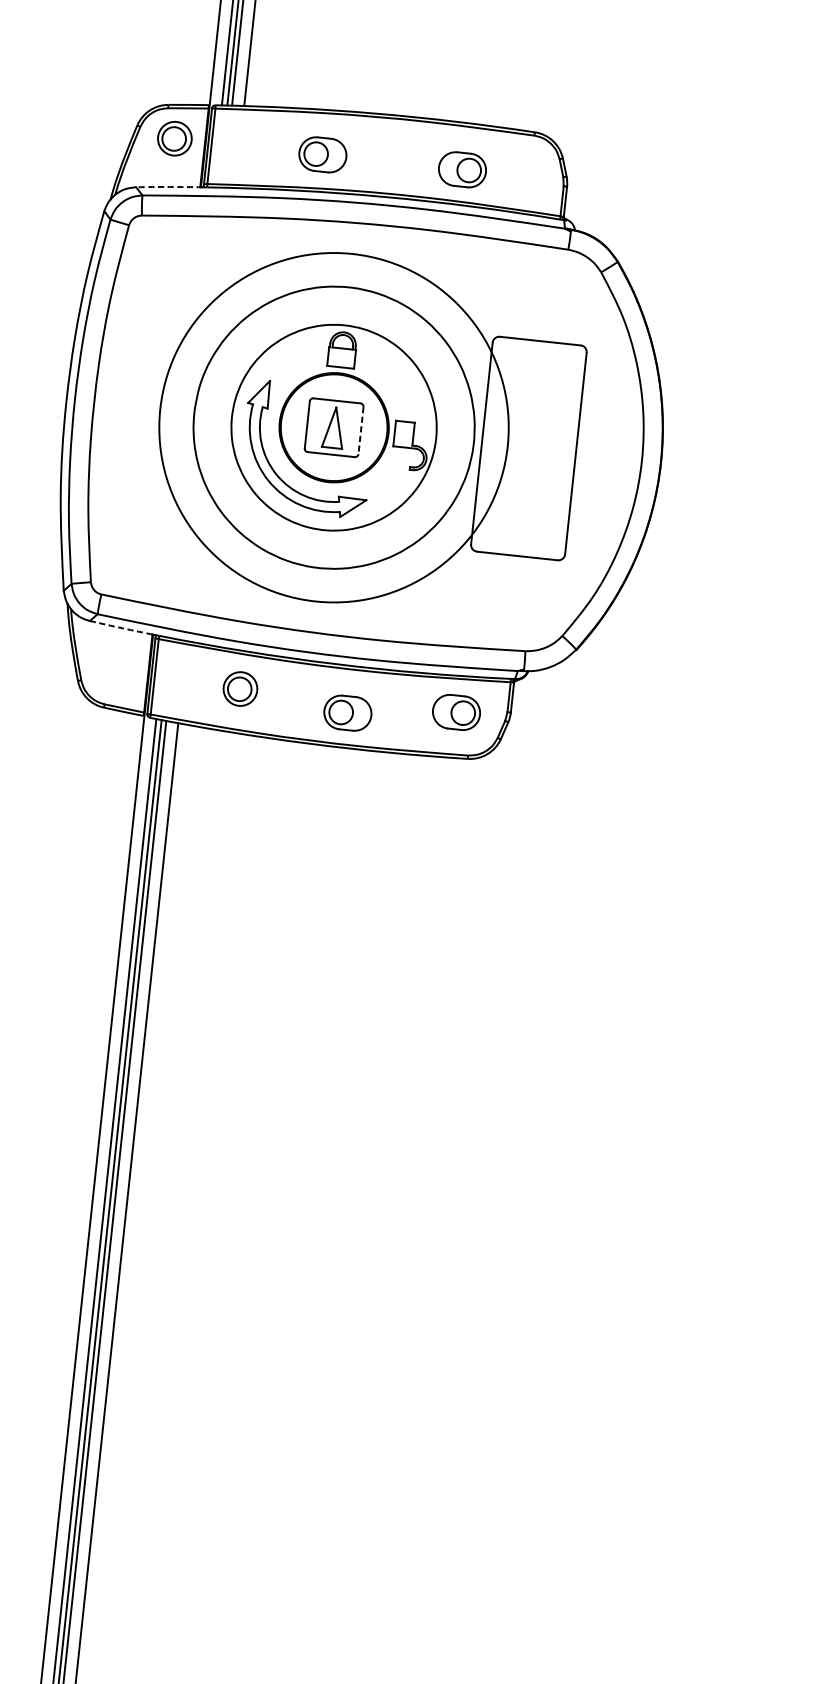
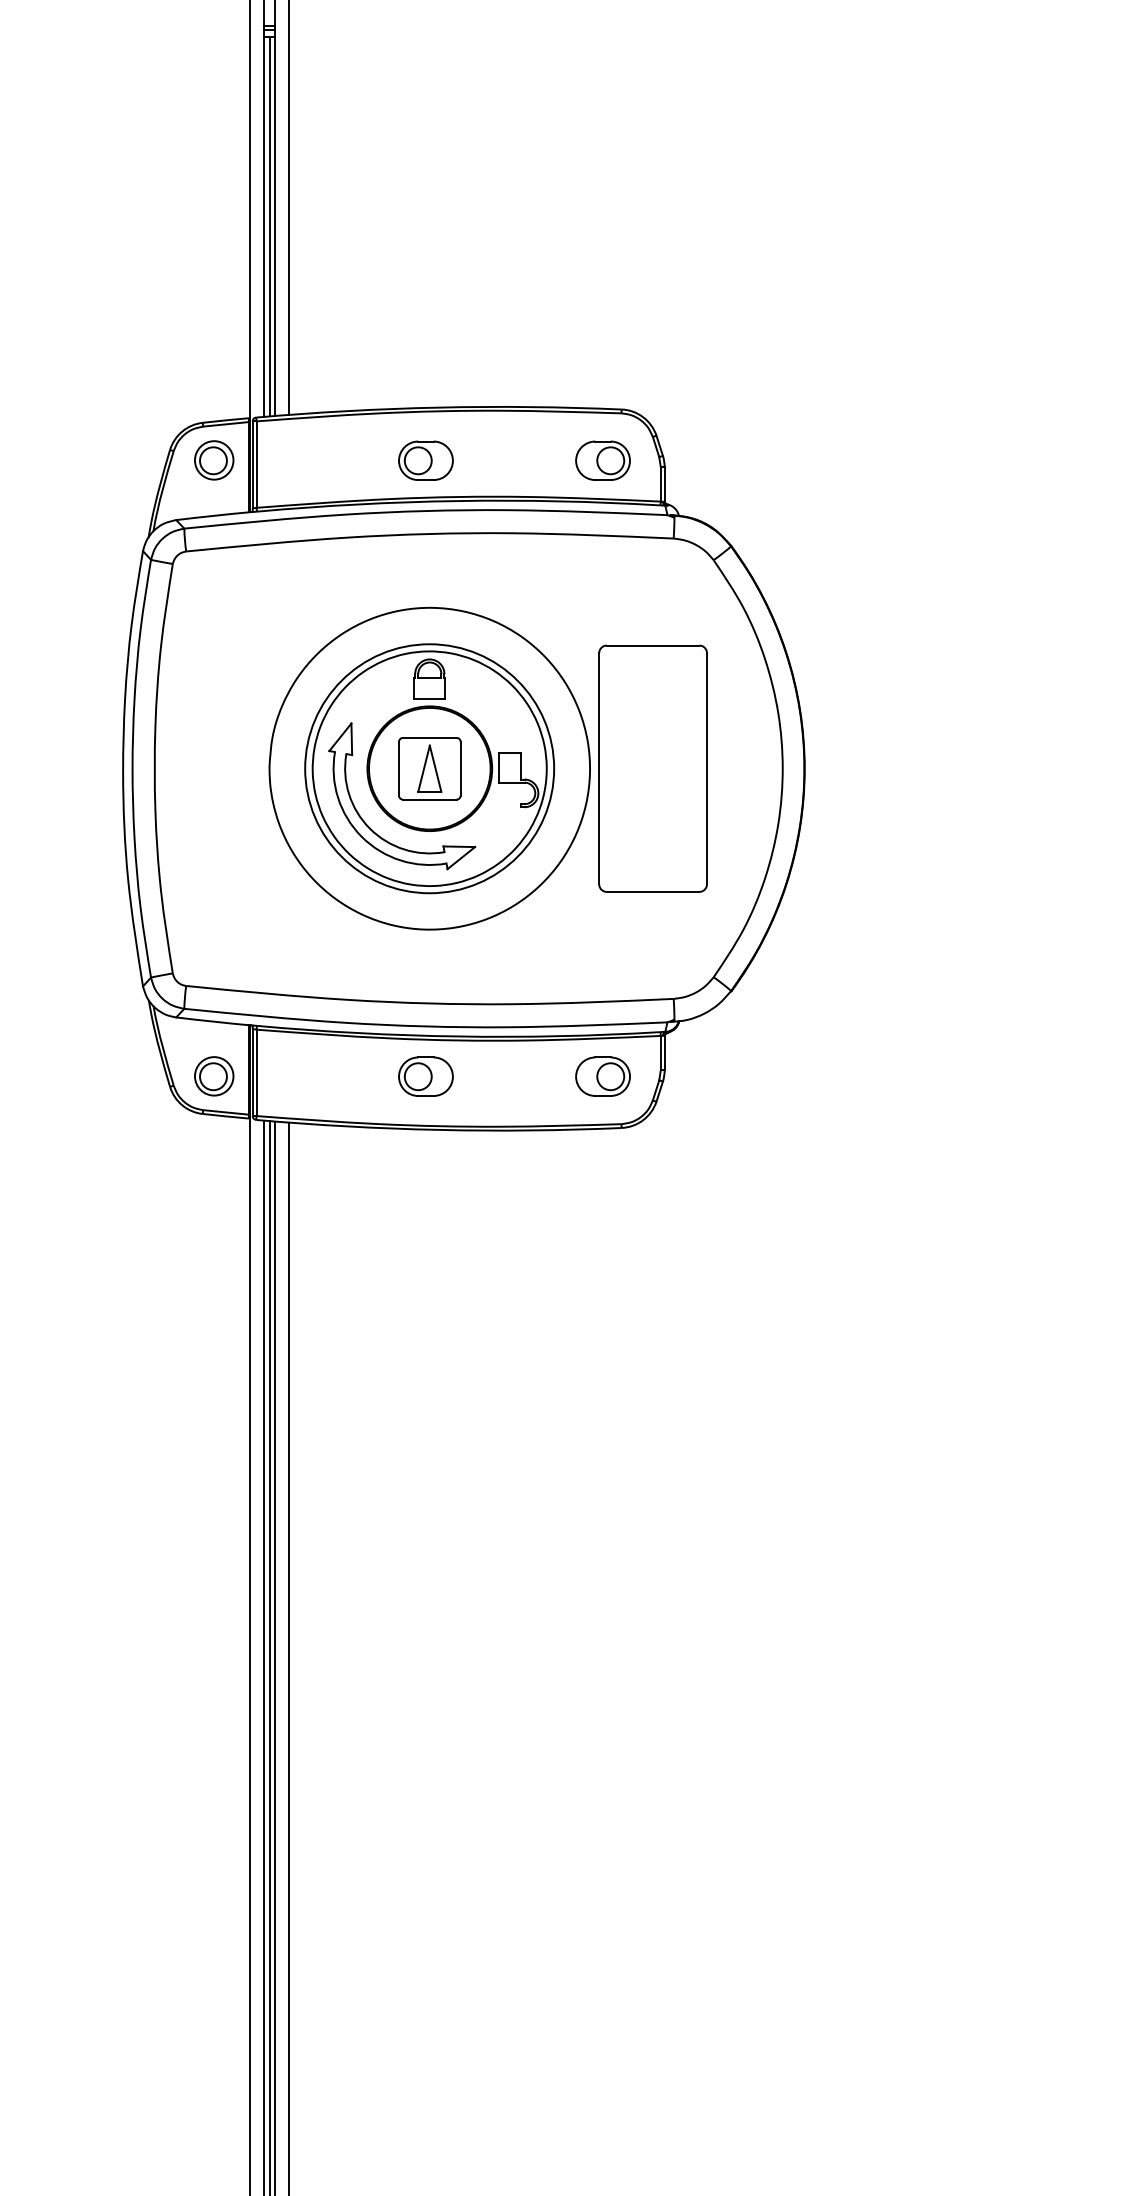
part: (322, 154) -> (425, 460), moved
part: (462, 169) -> (602, 460), moved
arc: (169, 186) -> (213, 515), dashed -> solid
circle: (333, 427) -> (429, 768), size x0.62
line: (360, 430) -> (460, 768), dashed -> solid
arc: (121, 628) -> (213, 1021), dashed -> solid
part: (240, 689) -> (214, 1076), moved
part: (347, 712) -> (425, 1076), moved

